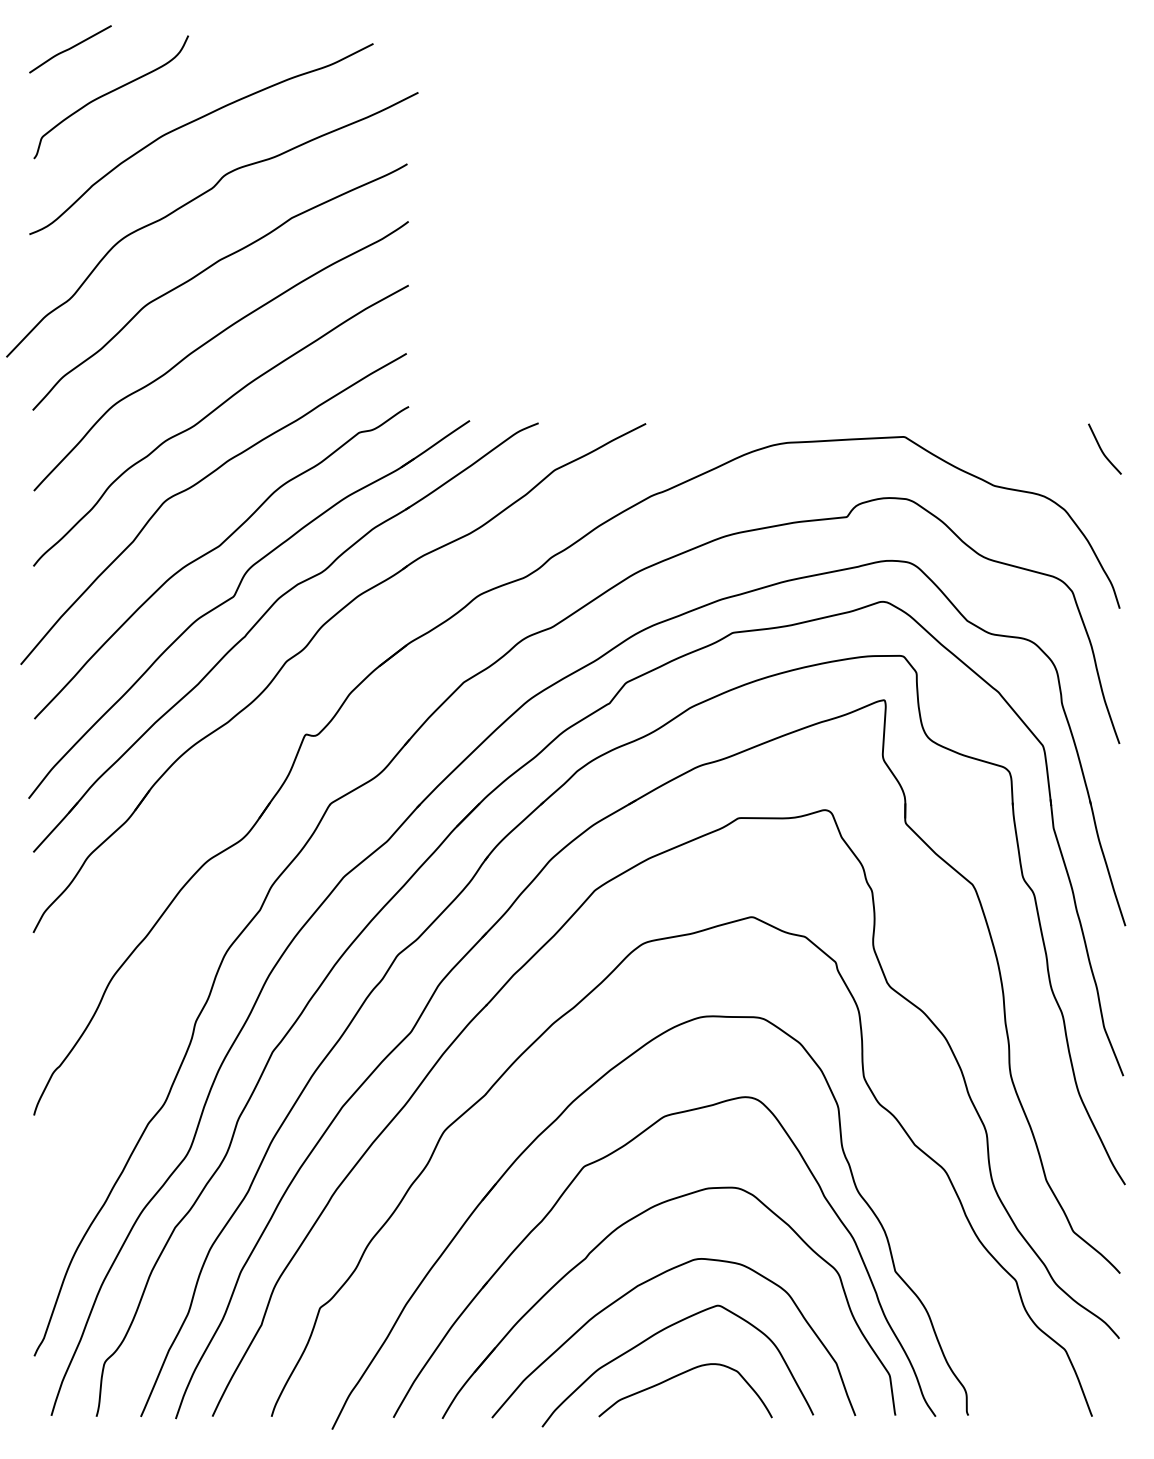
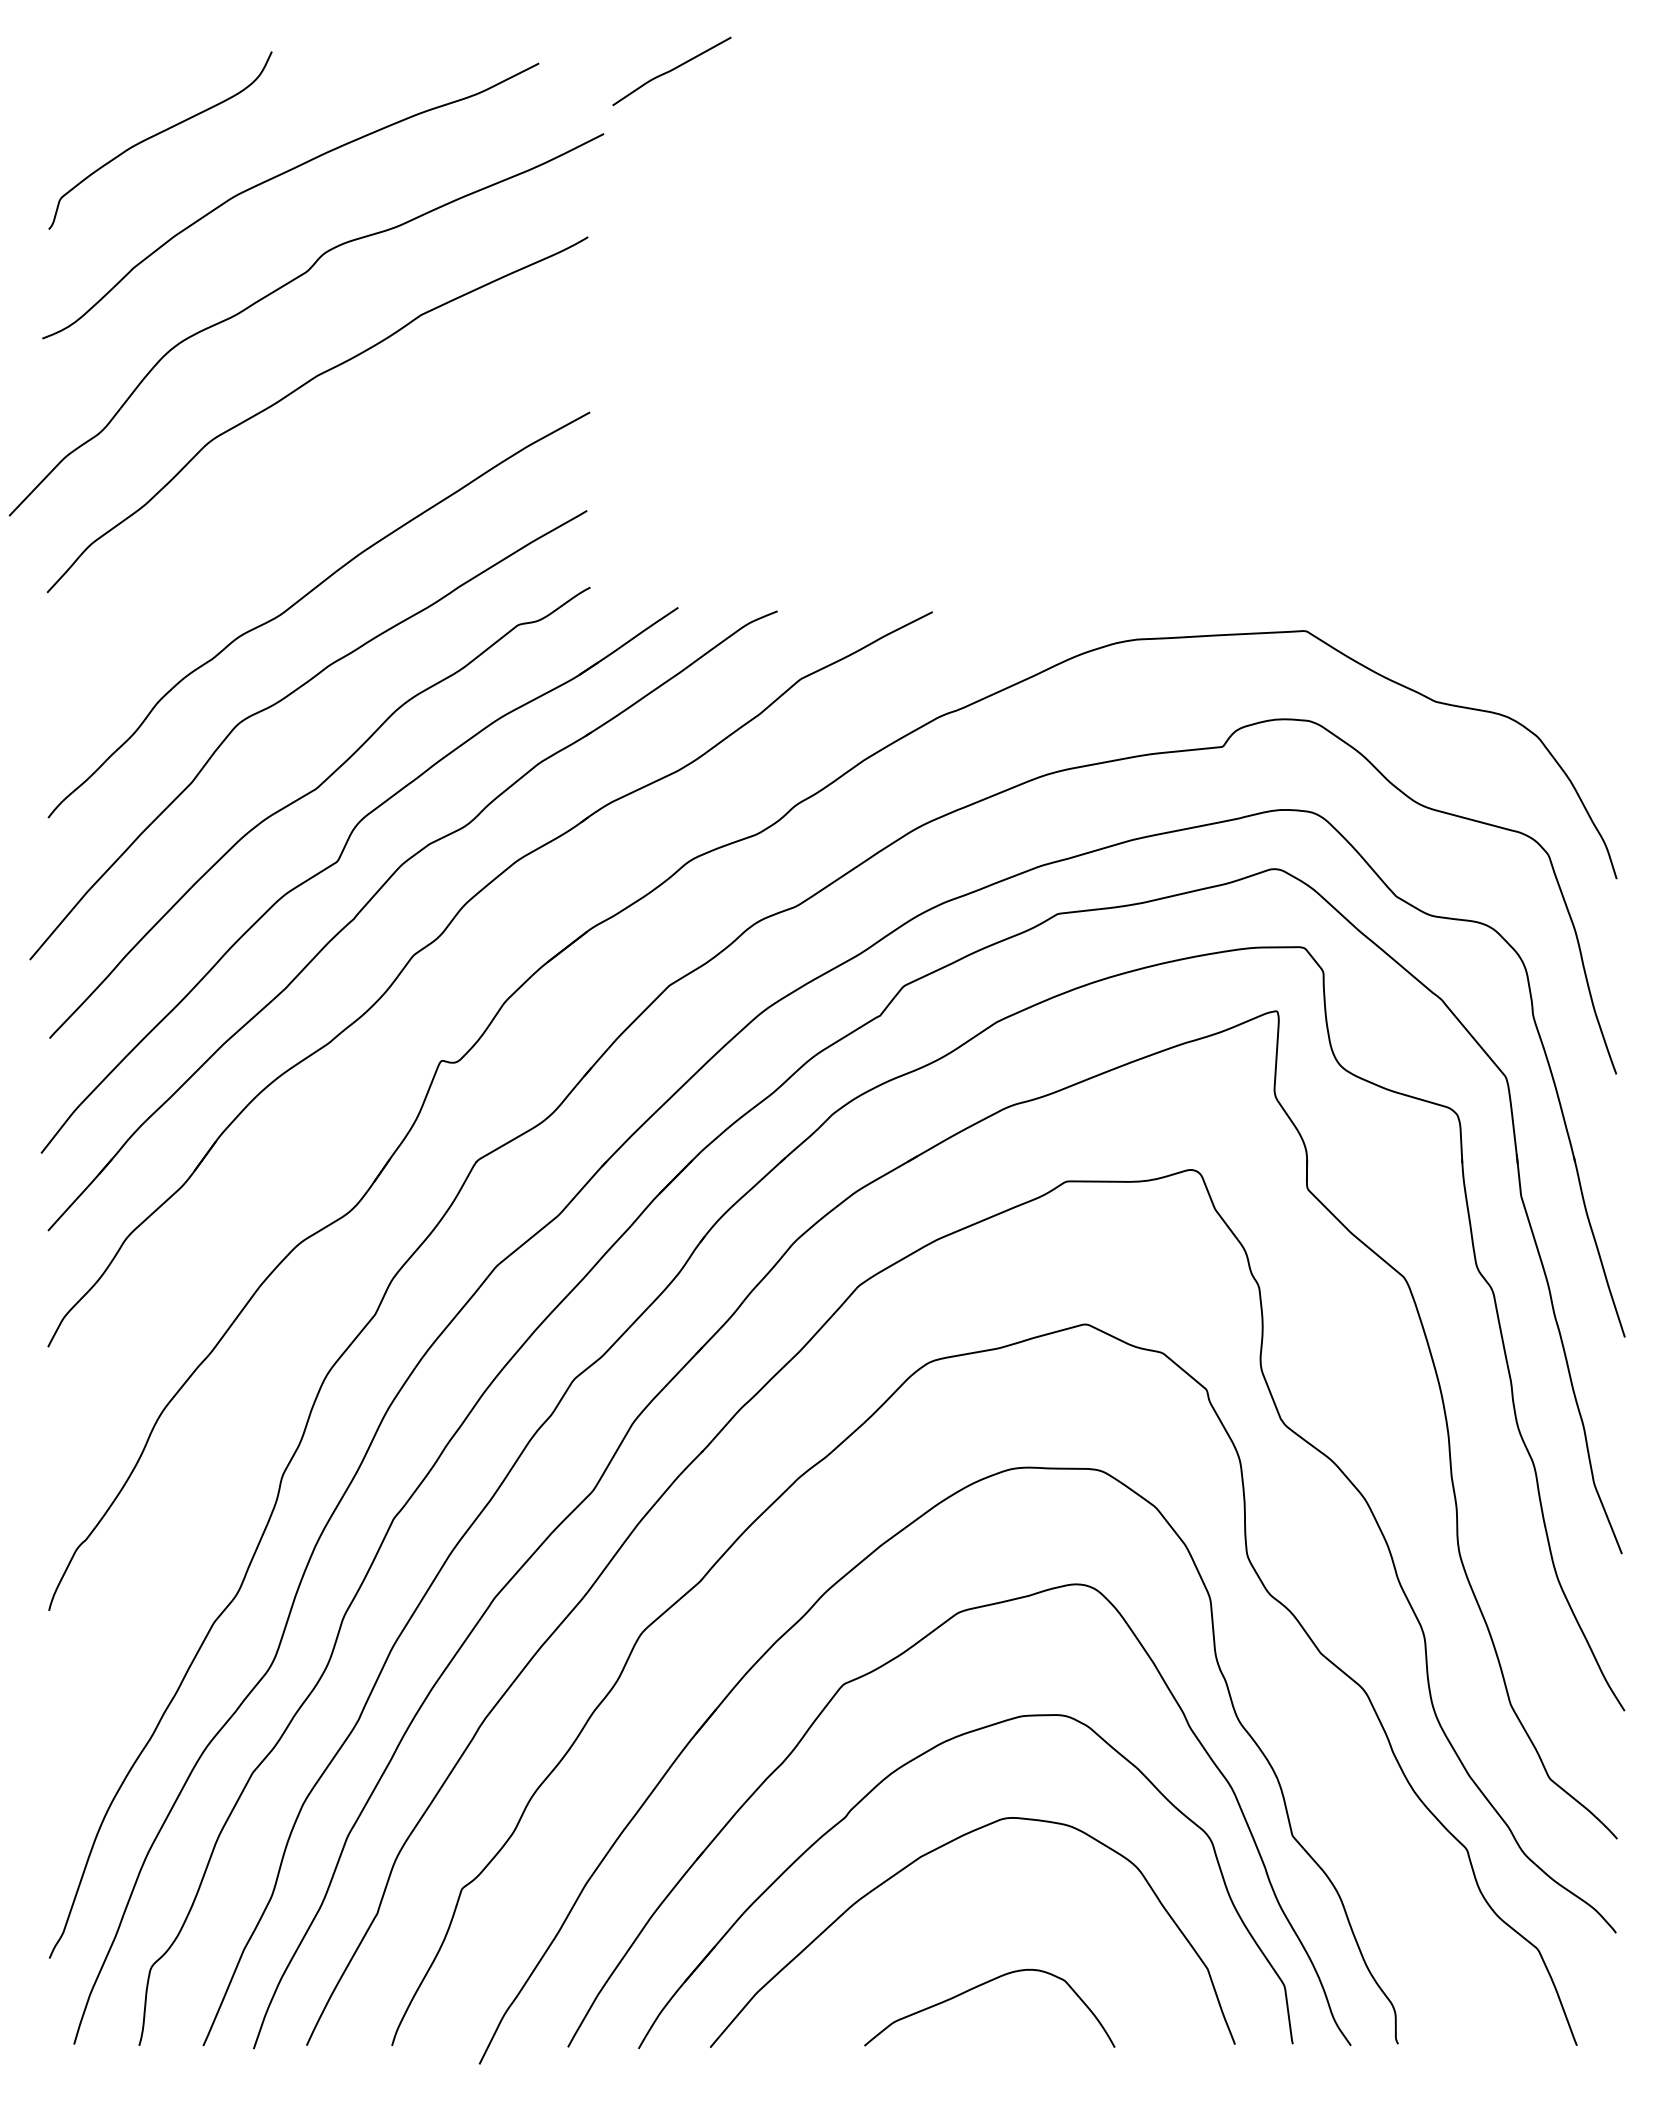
curve: (70, 49) -> (672, 71), moved
curve: (210, 341) -> (303, 493), removed
curve: (1102, 449) -> (1591, 649), removed
curve: (660, 1332) -> (953, 1924), removed

